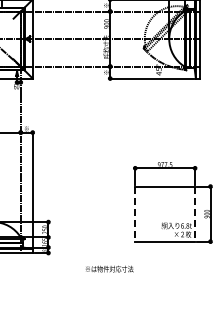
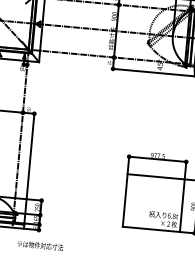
line: (135, 214) -> (125, 200), dashed -> solid
line: (195, 214) -> (182, 206), dashed -> solid
text: (109, 268) -> (40, 245), moved

